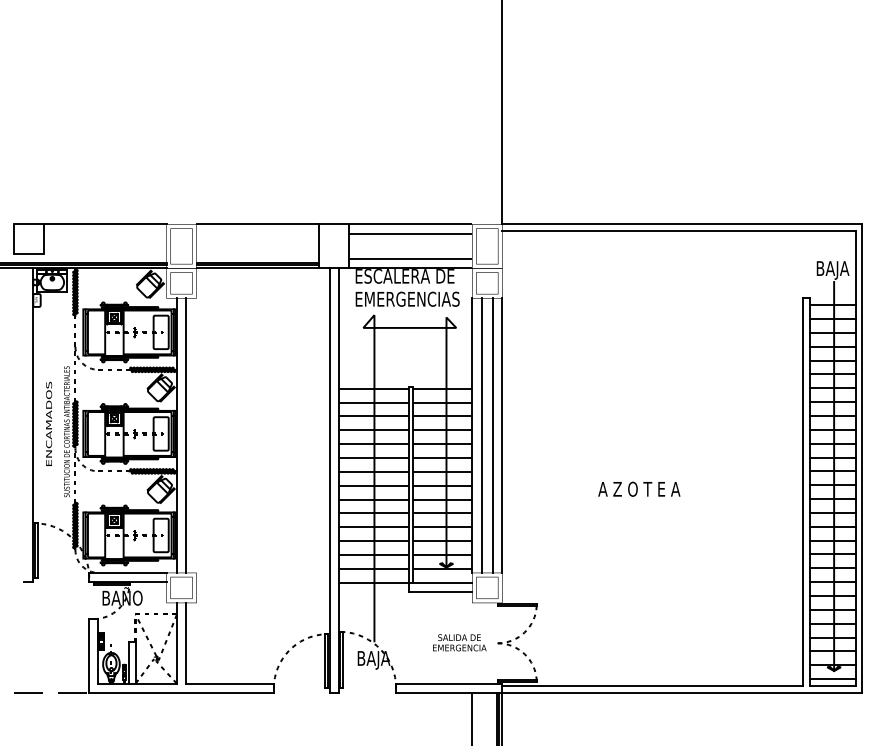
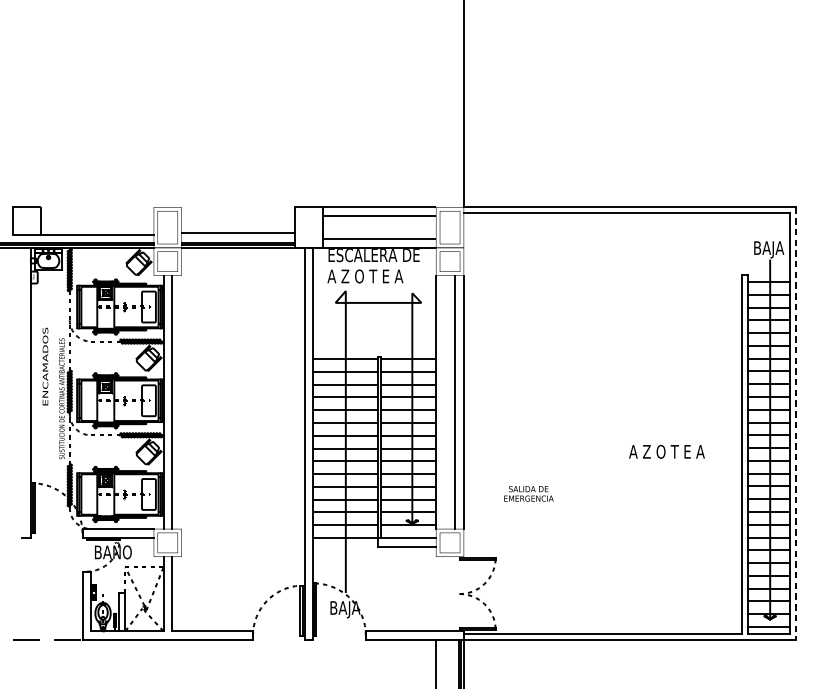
line: (104, 224) -> (96, 235), moved
line: (257, 224) -> (237, 233), moved
text: (406, 298) -> (375, 275), EMERGENCIAS -> A Z O T E A
text: (49, 423) -> (45, 366), moved
line: (481, 435) -> (444, 402), removed
line: (862, 459) -> (796, 424), solid -> dashed
text: (639, 488) -> (667, 451), moved
text: (459, 642) -> (528, 493), moved

